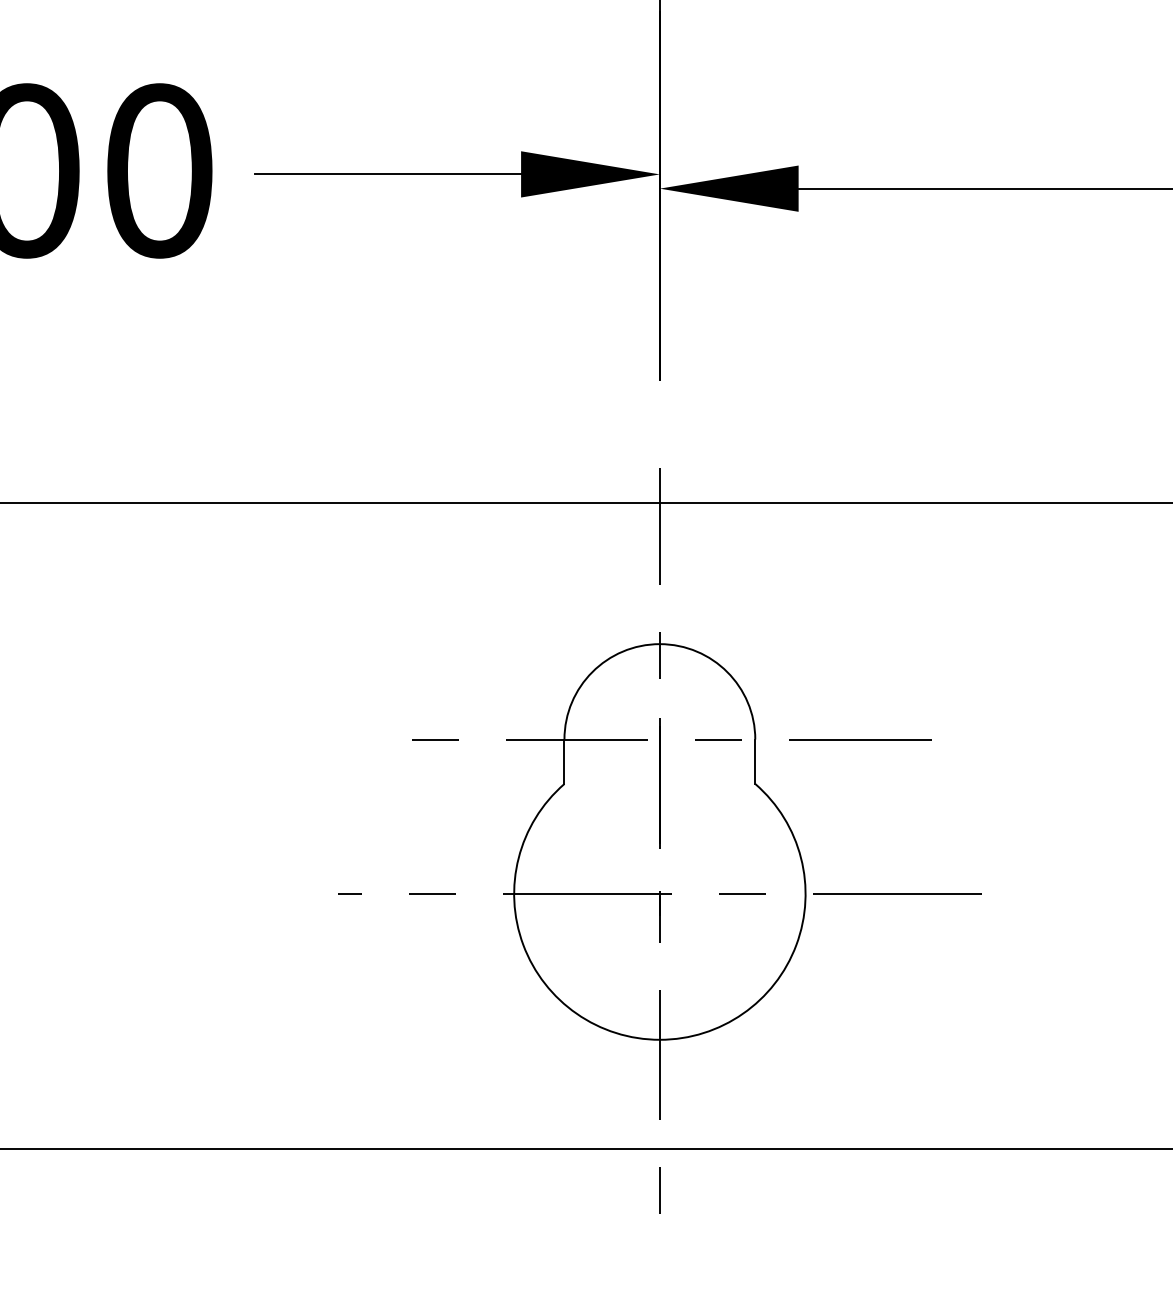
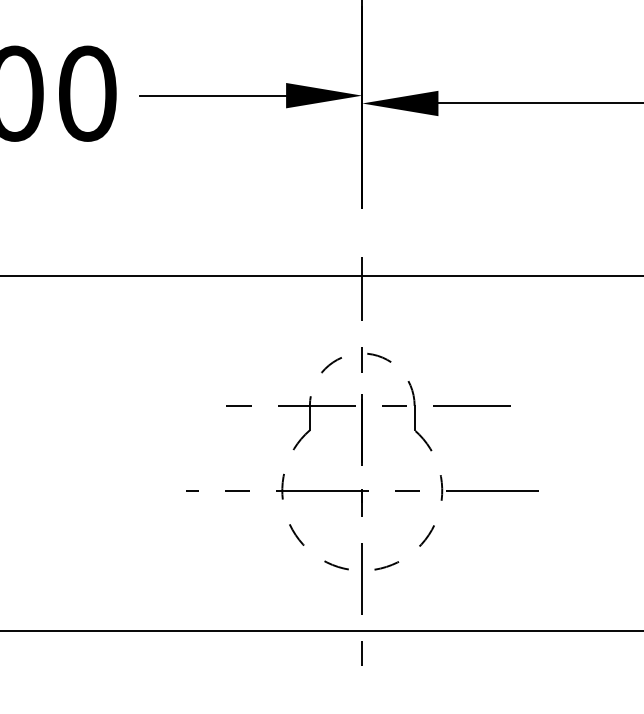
arc: (660, 644) -> (362, 353), solid -> dashed
arc: (660, 1039) -> (362, 570), solid -> dashed

